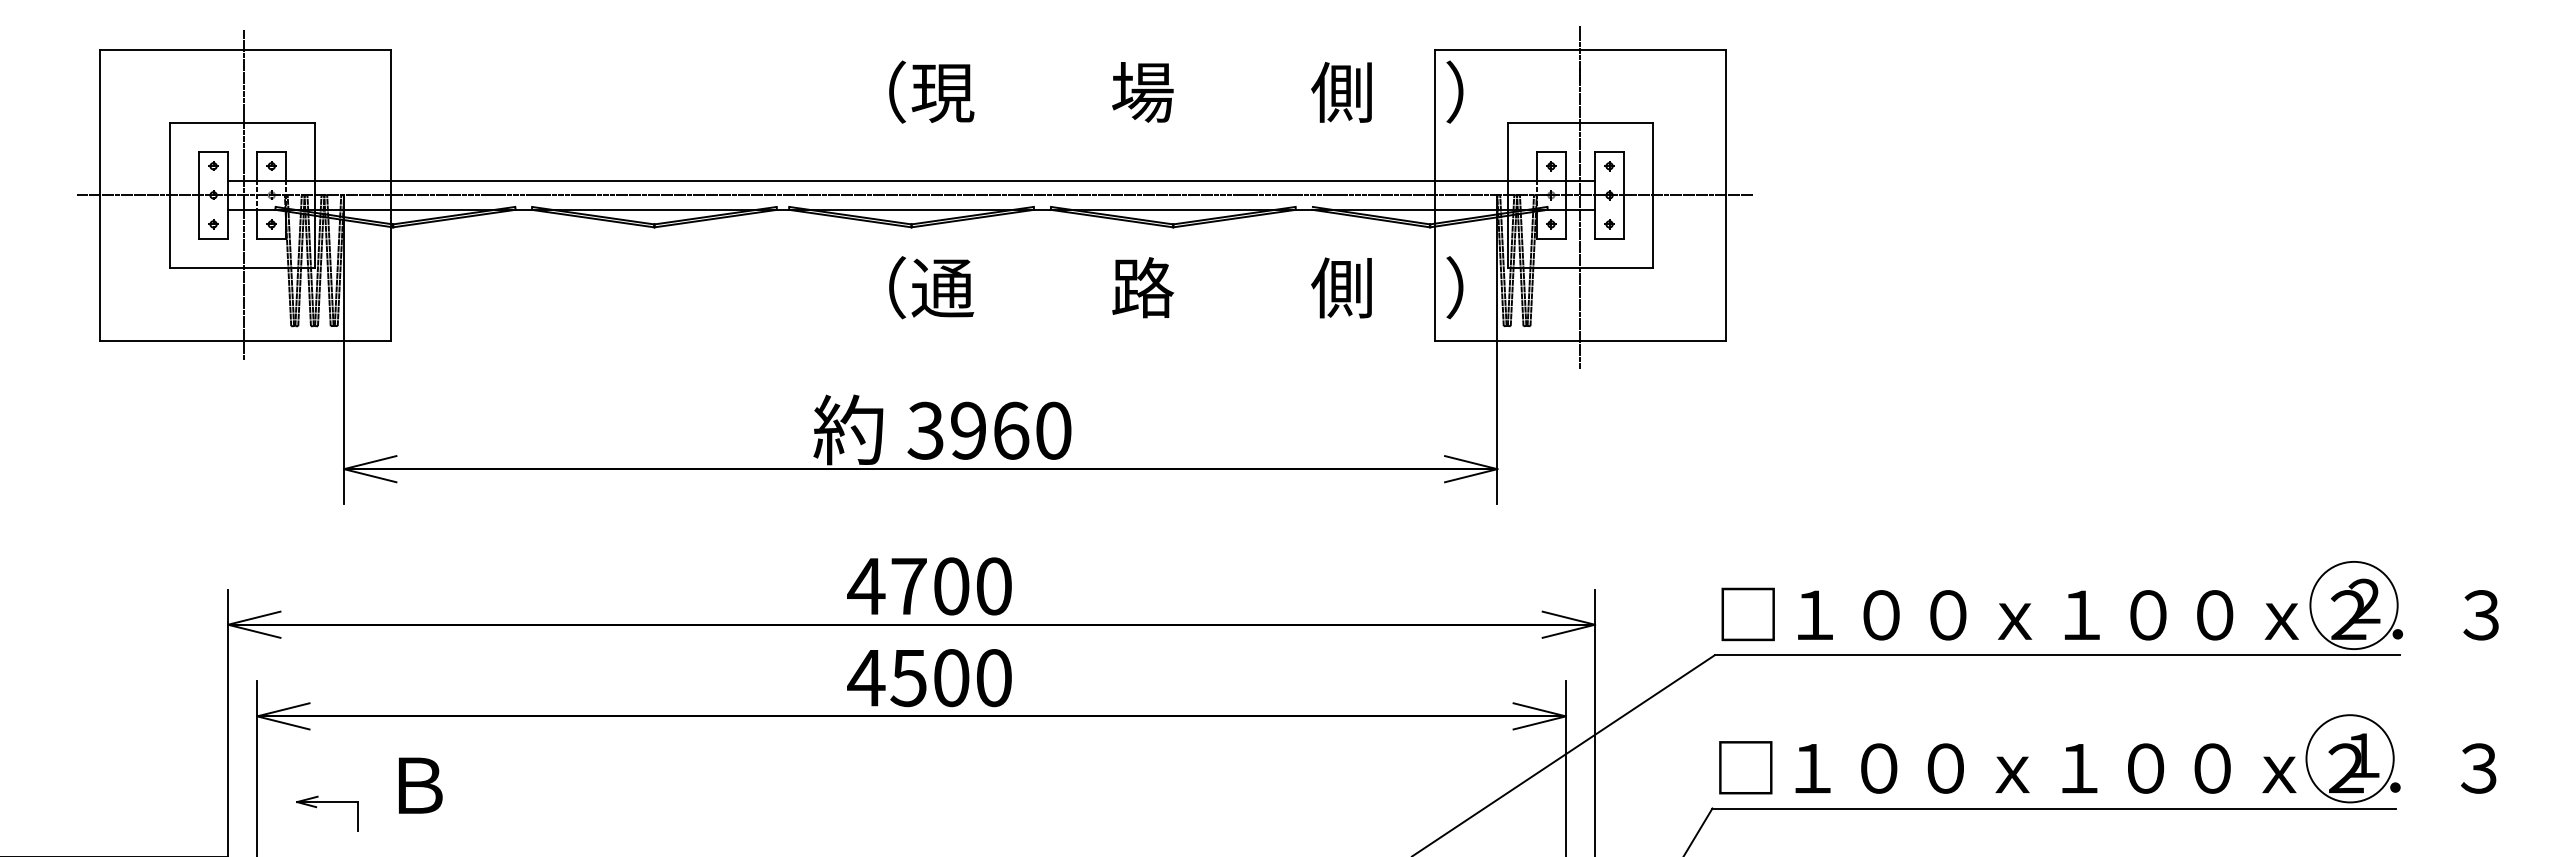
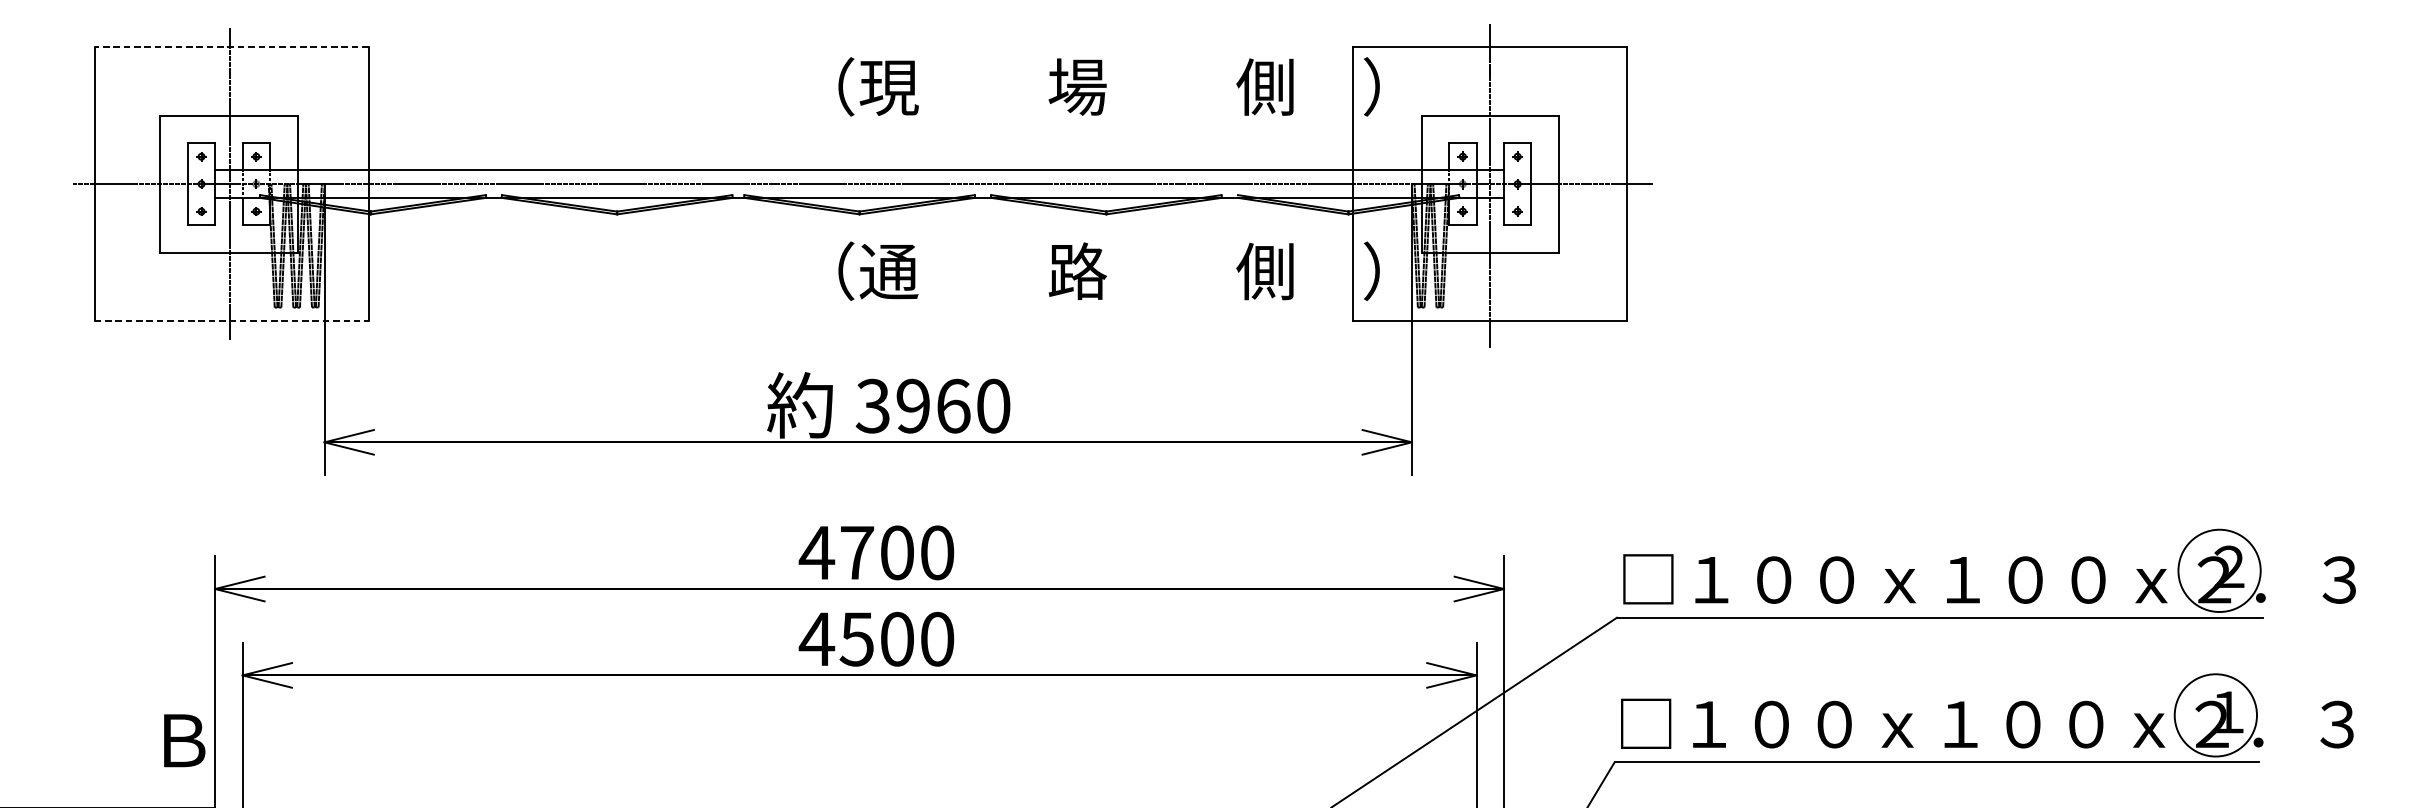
line: (245, 49) -> (231, 46), solid -> dashed
line: (246, 340) -> (232, 321), solid -> dashed
text: (420, 785) -> (184, 740), moved
part: (327, 802) -> (308, 756), removed

